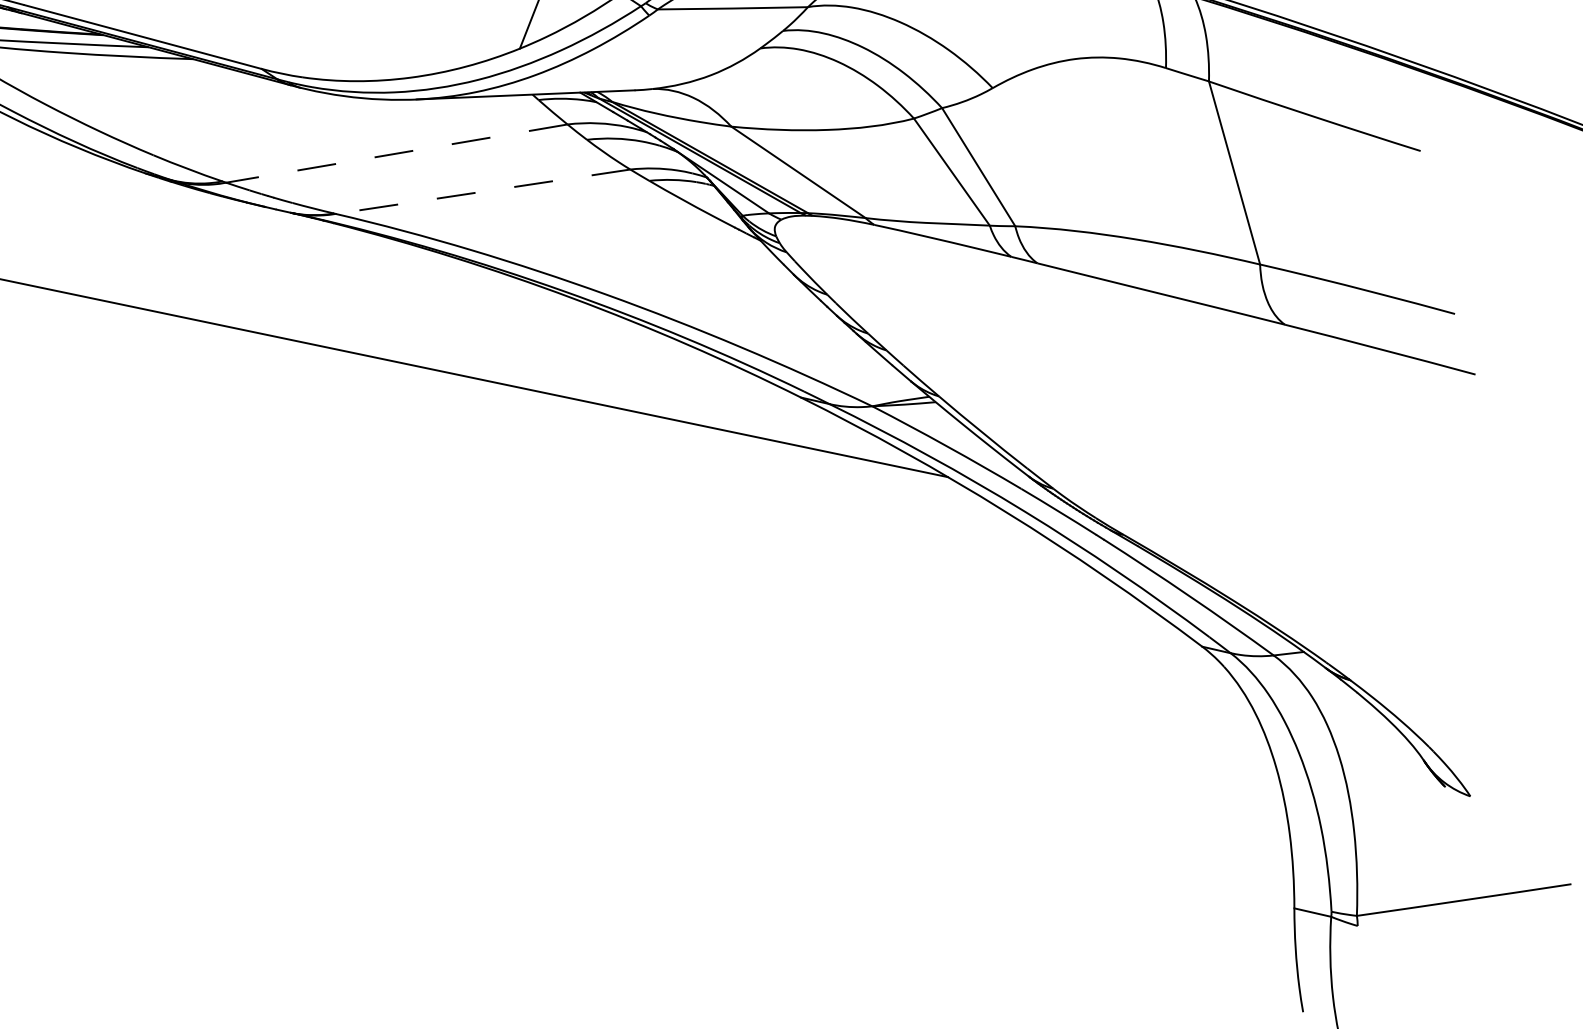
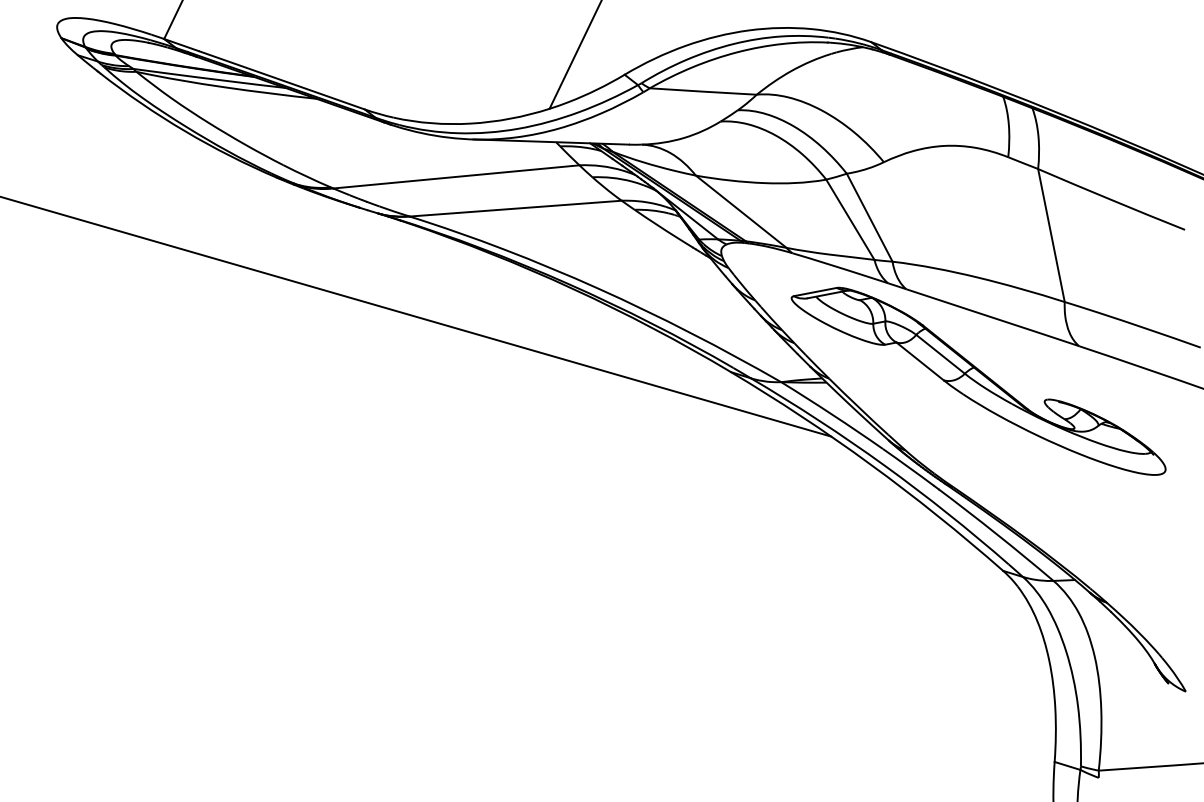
line: (396, 153) -> (456, 176), dashed -> solid
line: (482, 191) -> (515, 208), dashed -> solid
part: (1147, 383) -> (978, 380), added

